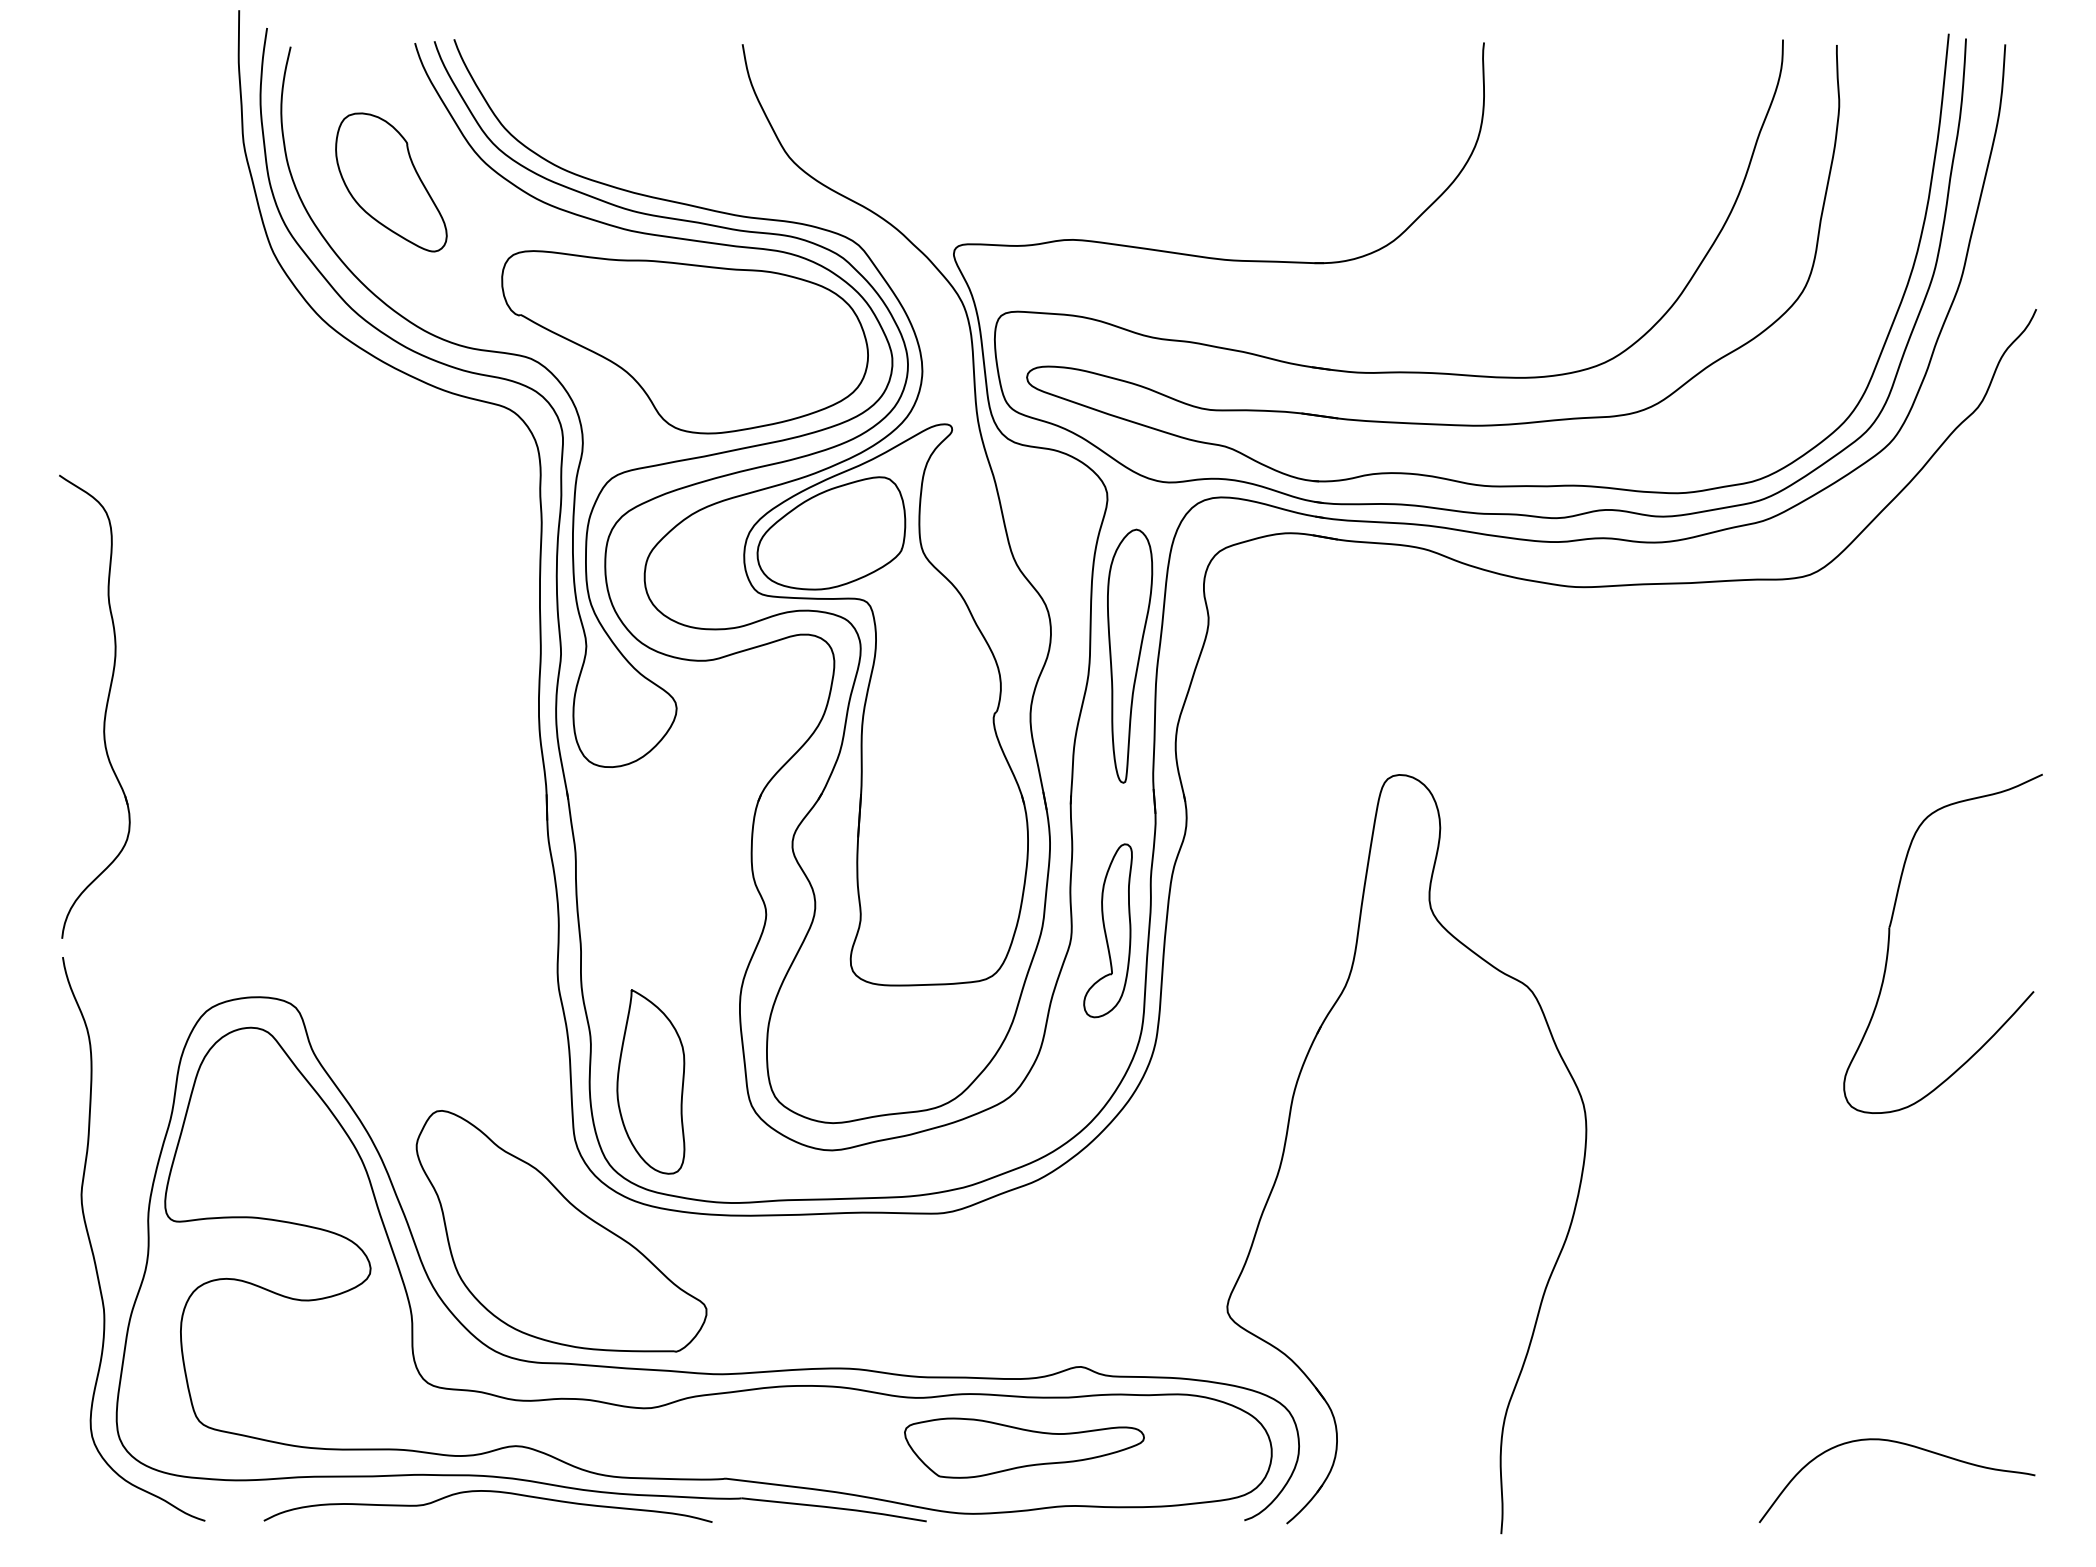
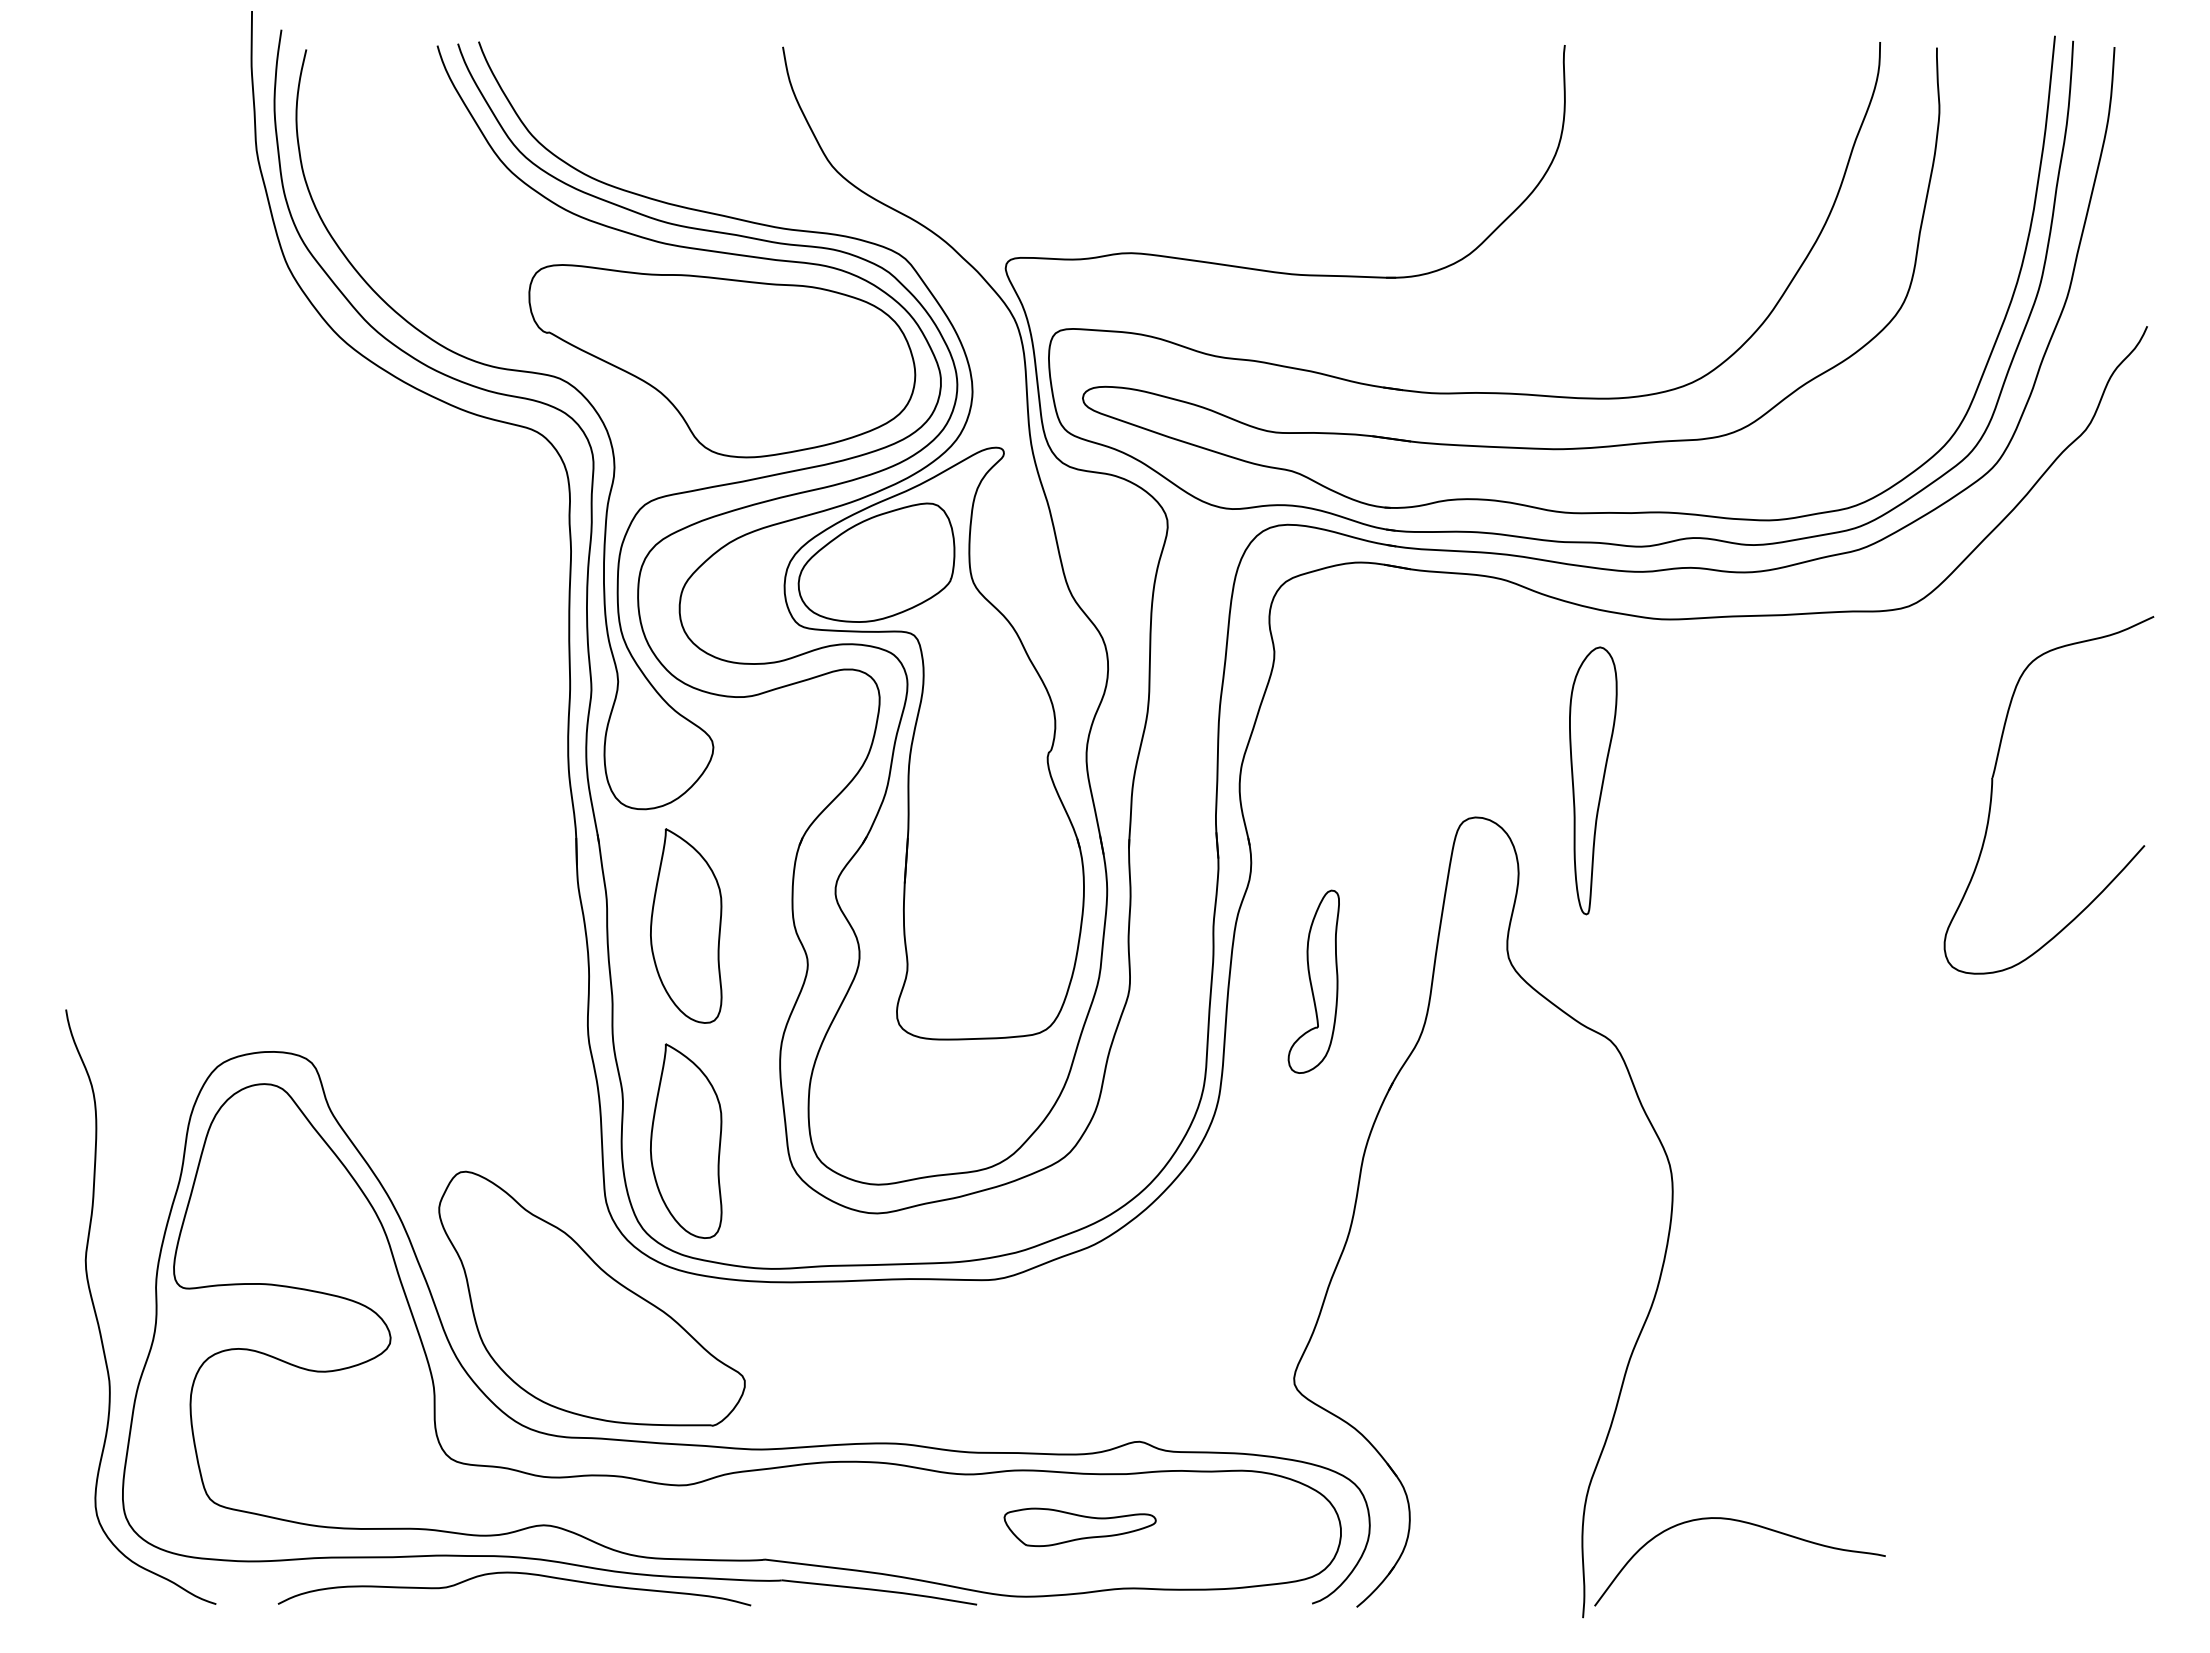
part: (391, 182) -> (412, 192), removed
part: (1130, 655) -> (1593, 780), moved
part: (105, 706) -> (111, 745), removed
part: (650, 877) -> (685, 925), added
part: (1107, 930) -> (1313, 981), moved
part: (1890, 933) -> (1993, 784), moved
curve: (1906, 1445) -> (1749, 1524), moved
part: (1024, 1447) -> (1080, 1526), size x0.6

